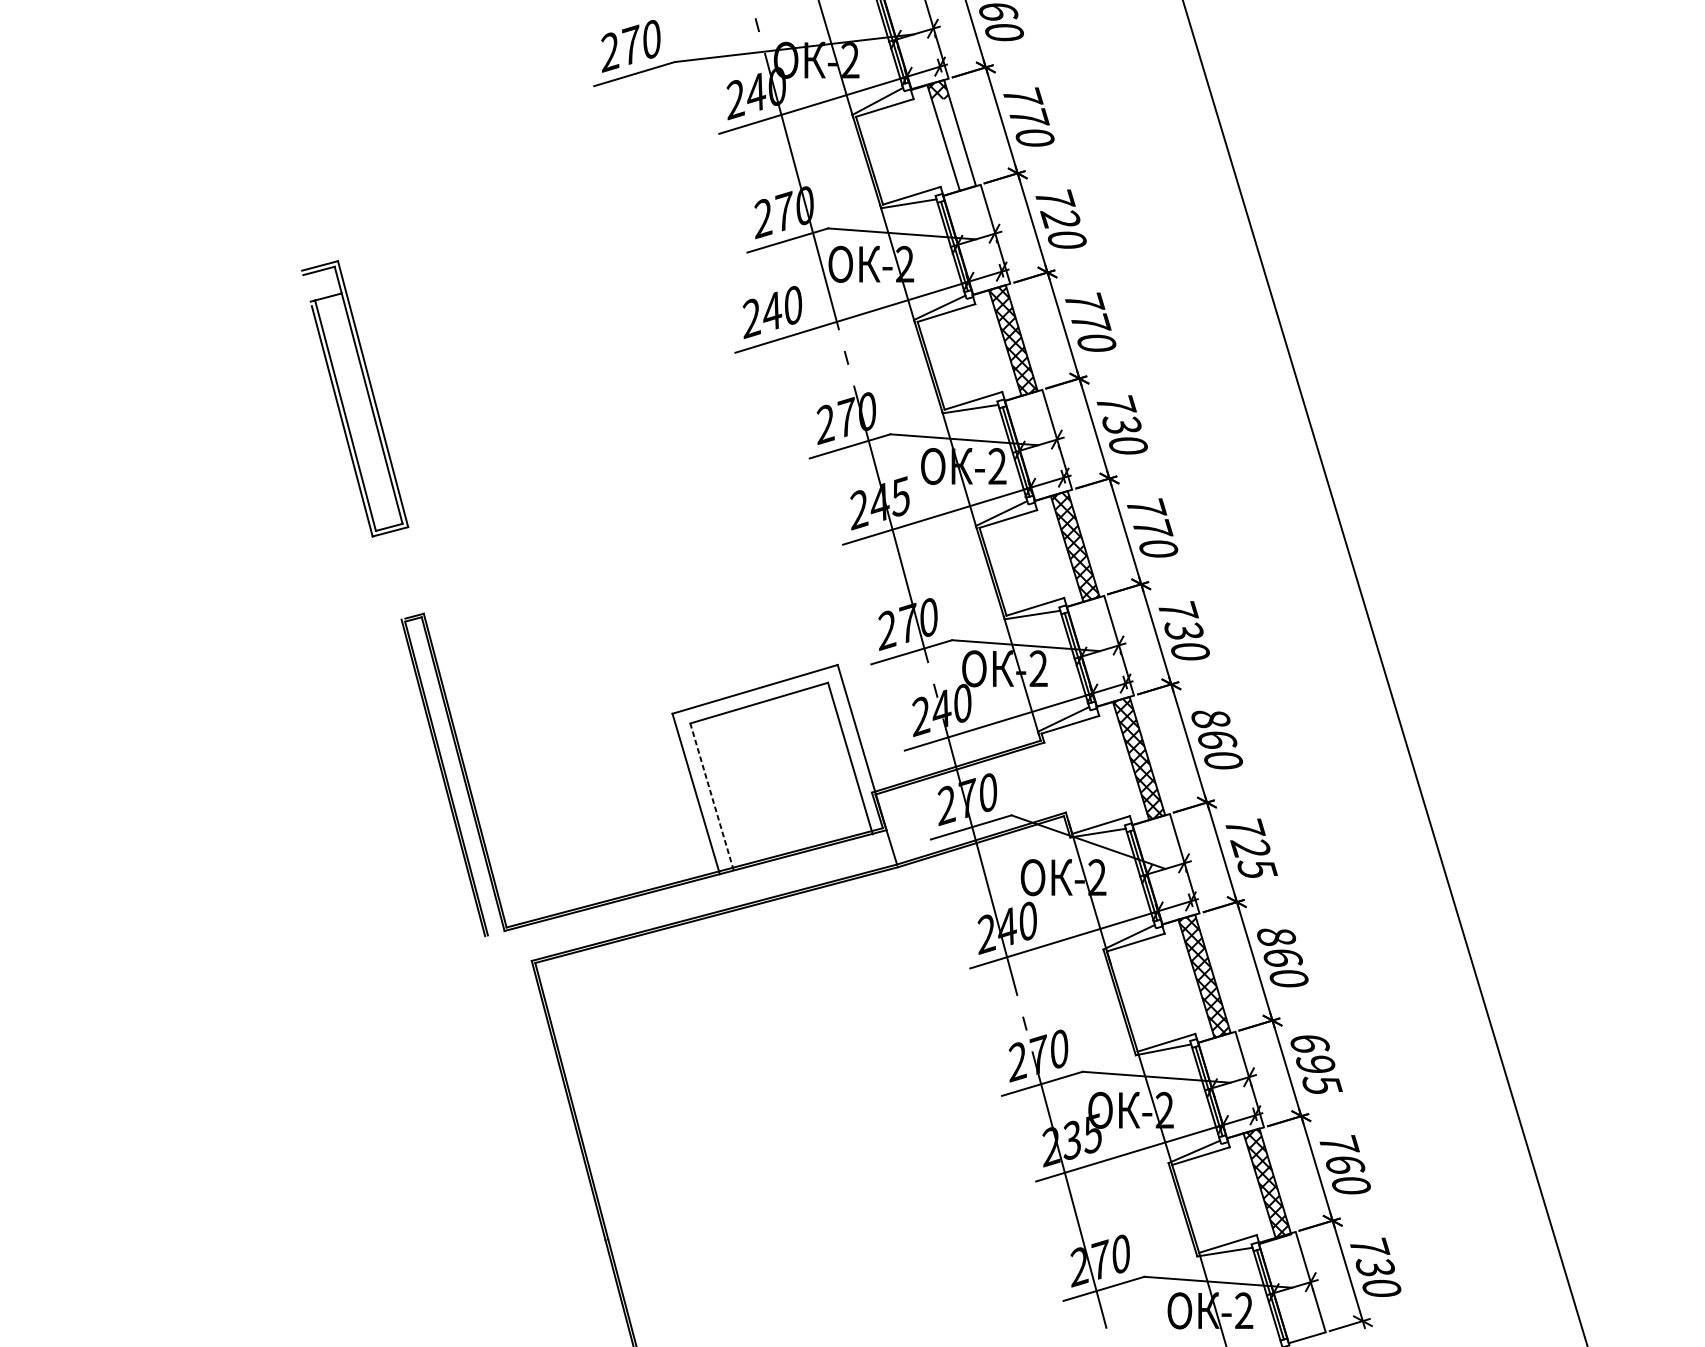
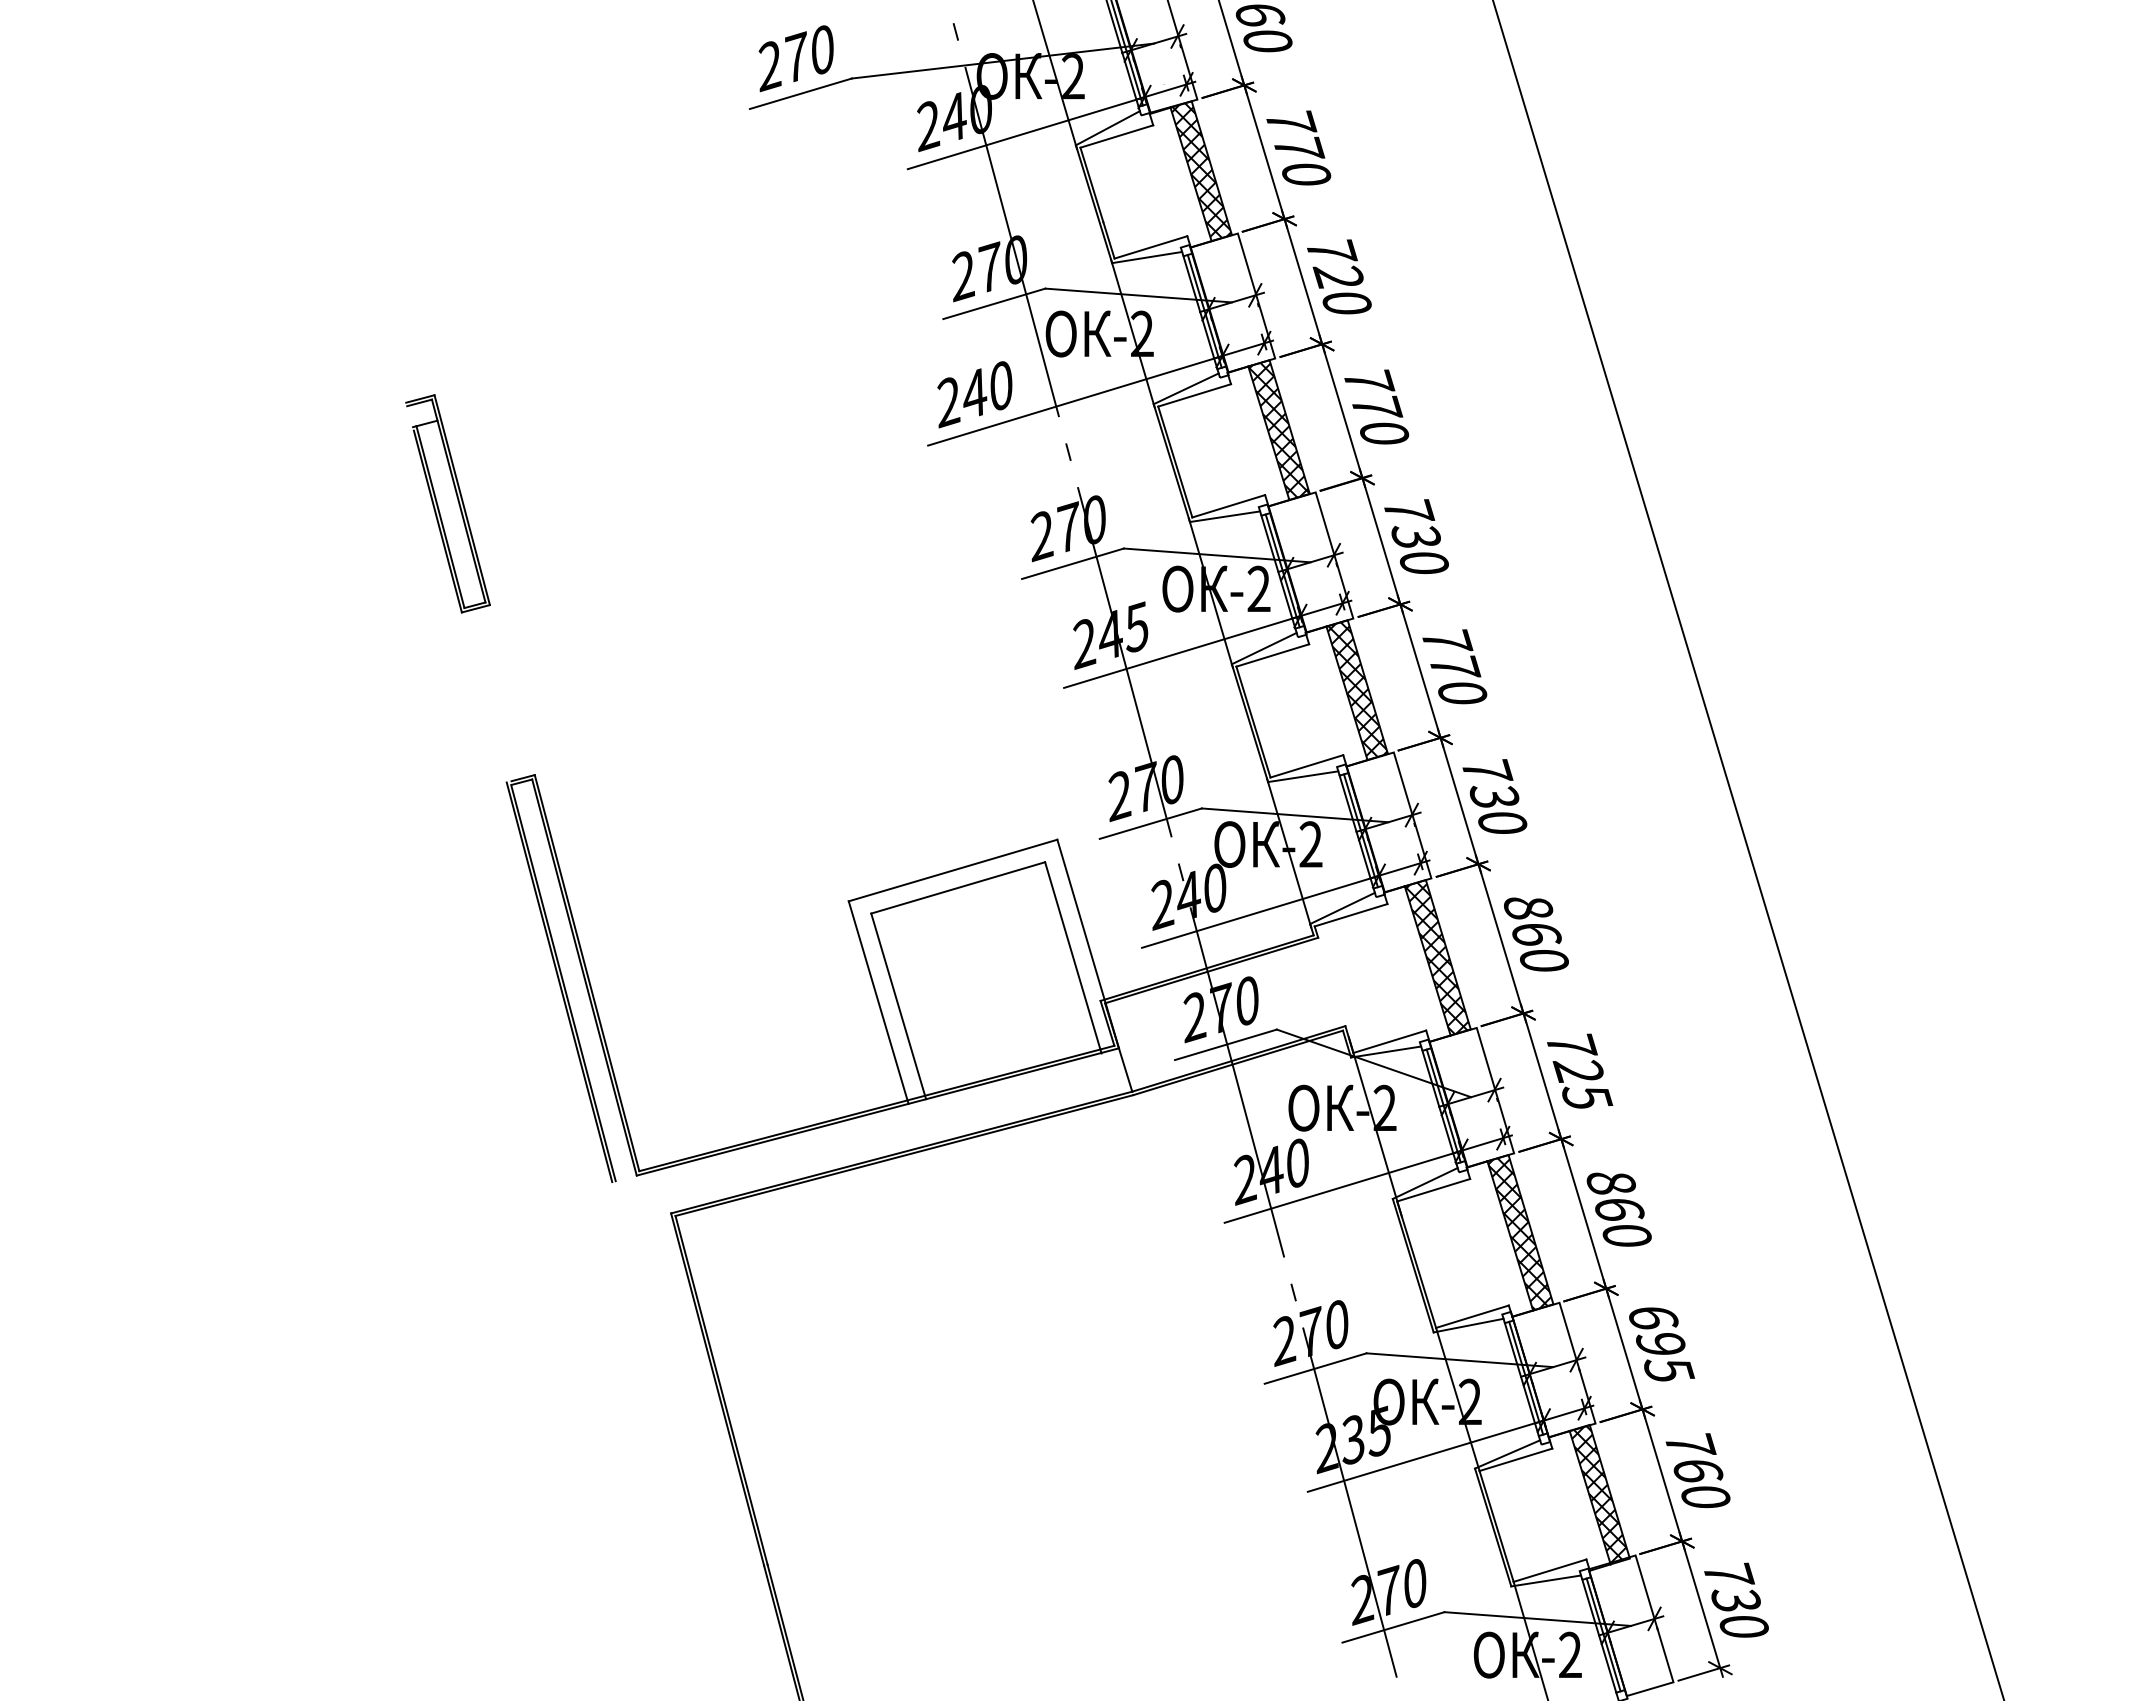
hatch: (953, 143) -> (1203, 181), added
part: (354, 398) -> (447, 503), size x0.62
line: (711, 797) -> (898, 1006), dashed -> solid

